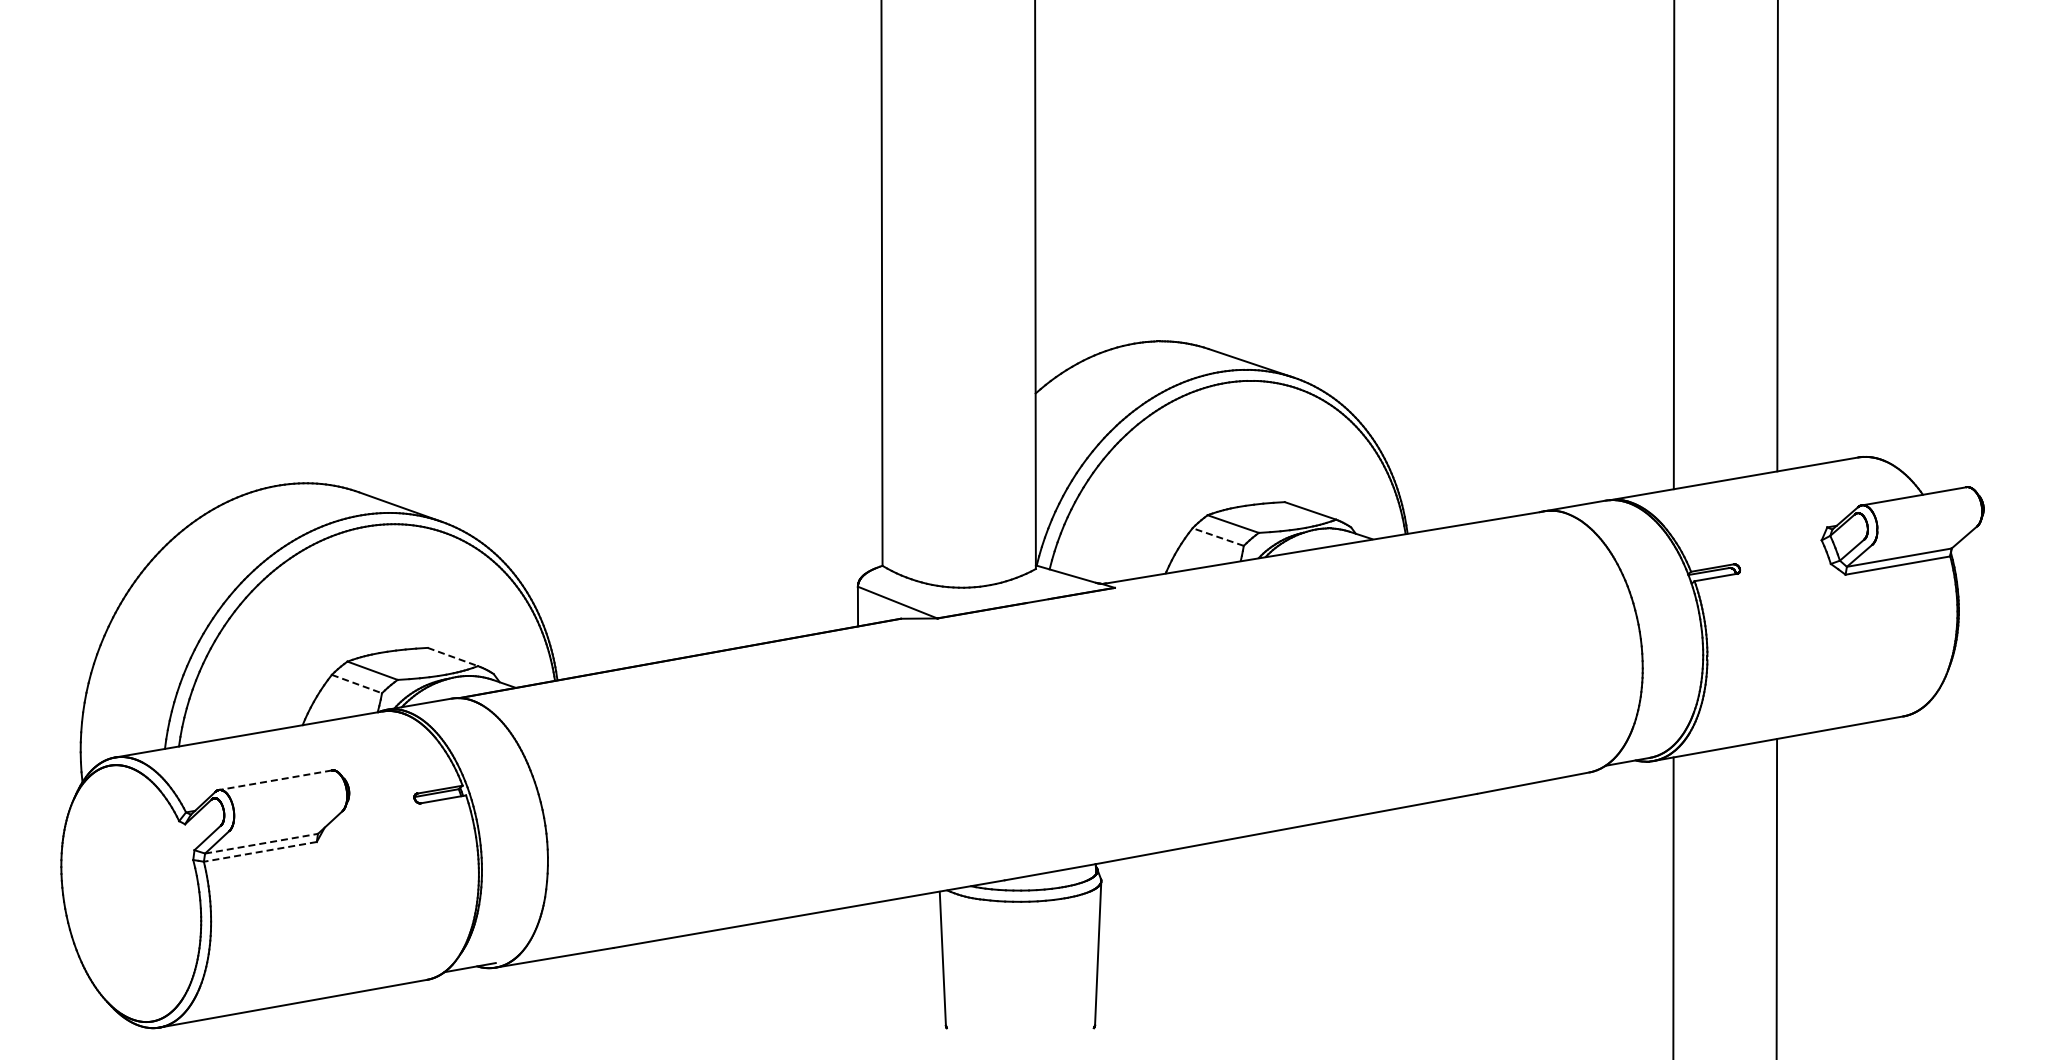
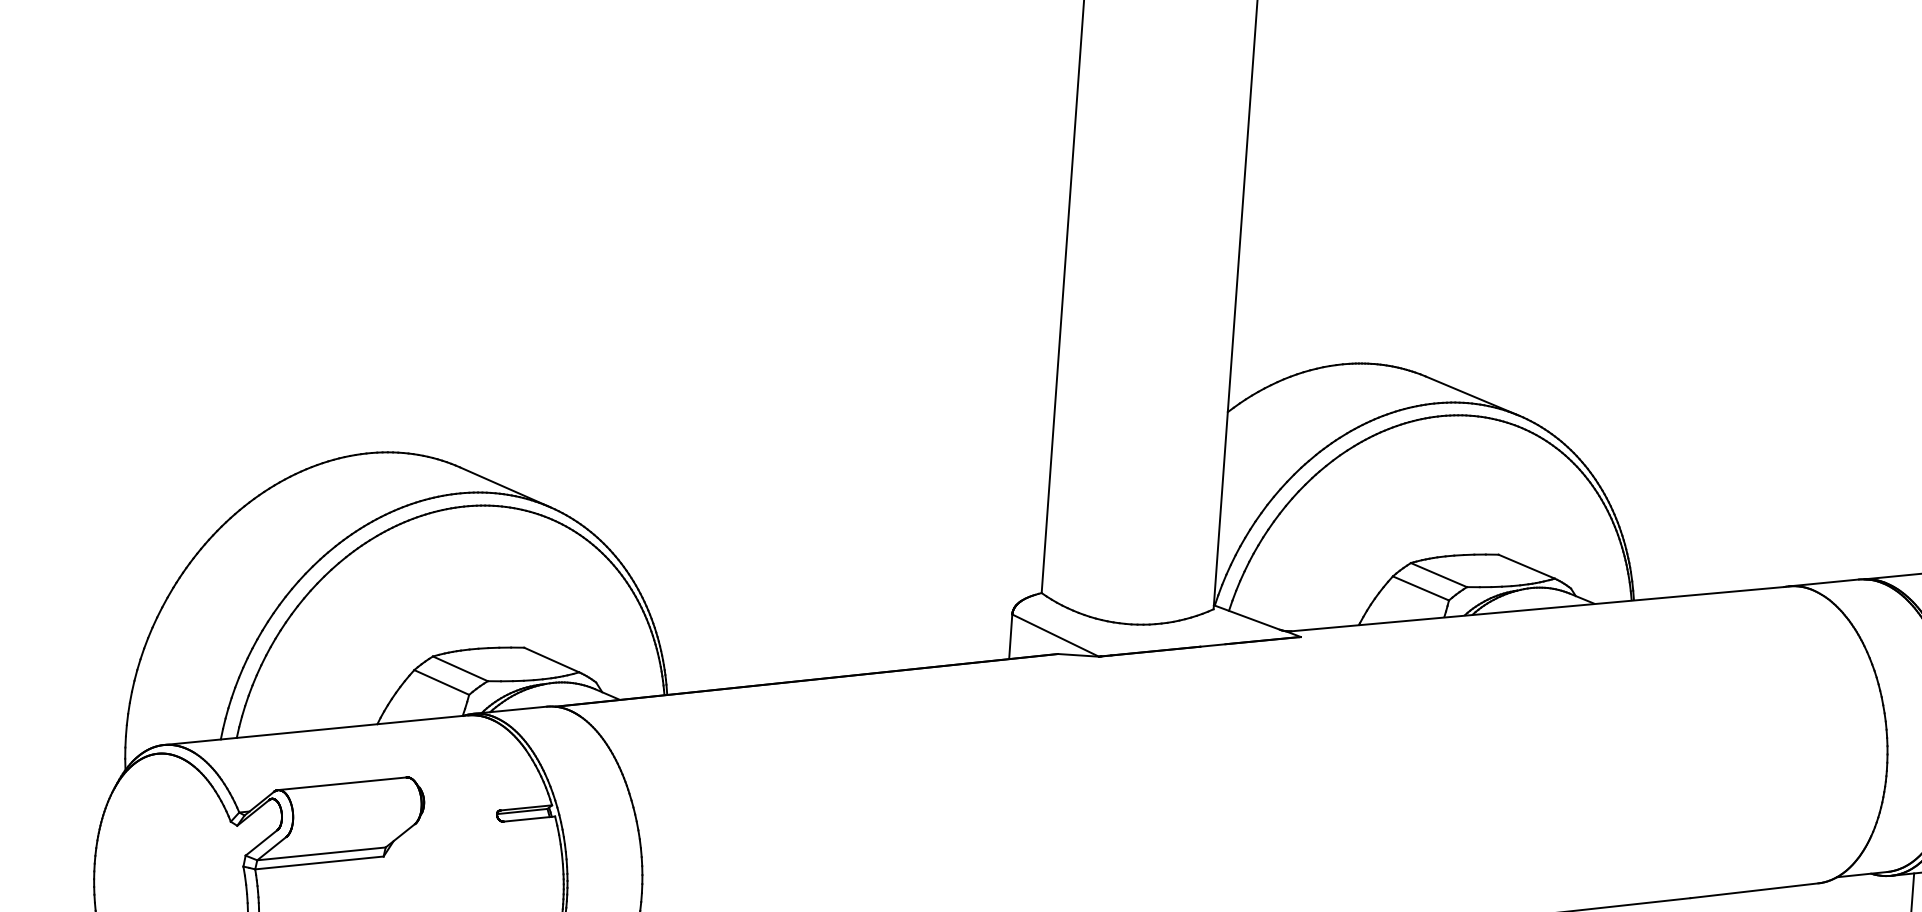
line: (1217, 536) -> (1420, 587), dashed -> solid
line: (452, 657) -> (551, 660), dashed -> solid
line: (356, 684) -> (441, 682), dashed -> solid
line: (275, 780) -> (342, 784), dashed -> solid
line: (262, 843) -> (322, 853), dashed -> solid
line: (259, 851) -> (318, 862), dashed -> solid

